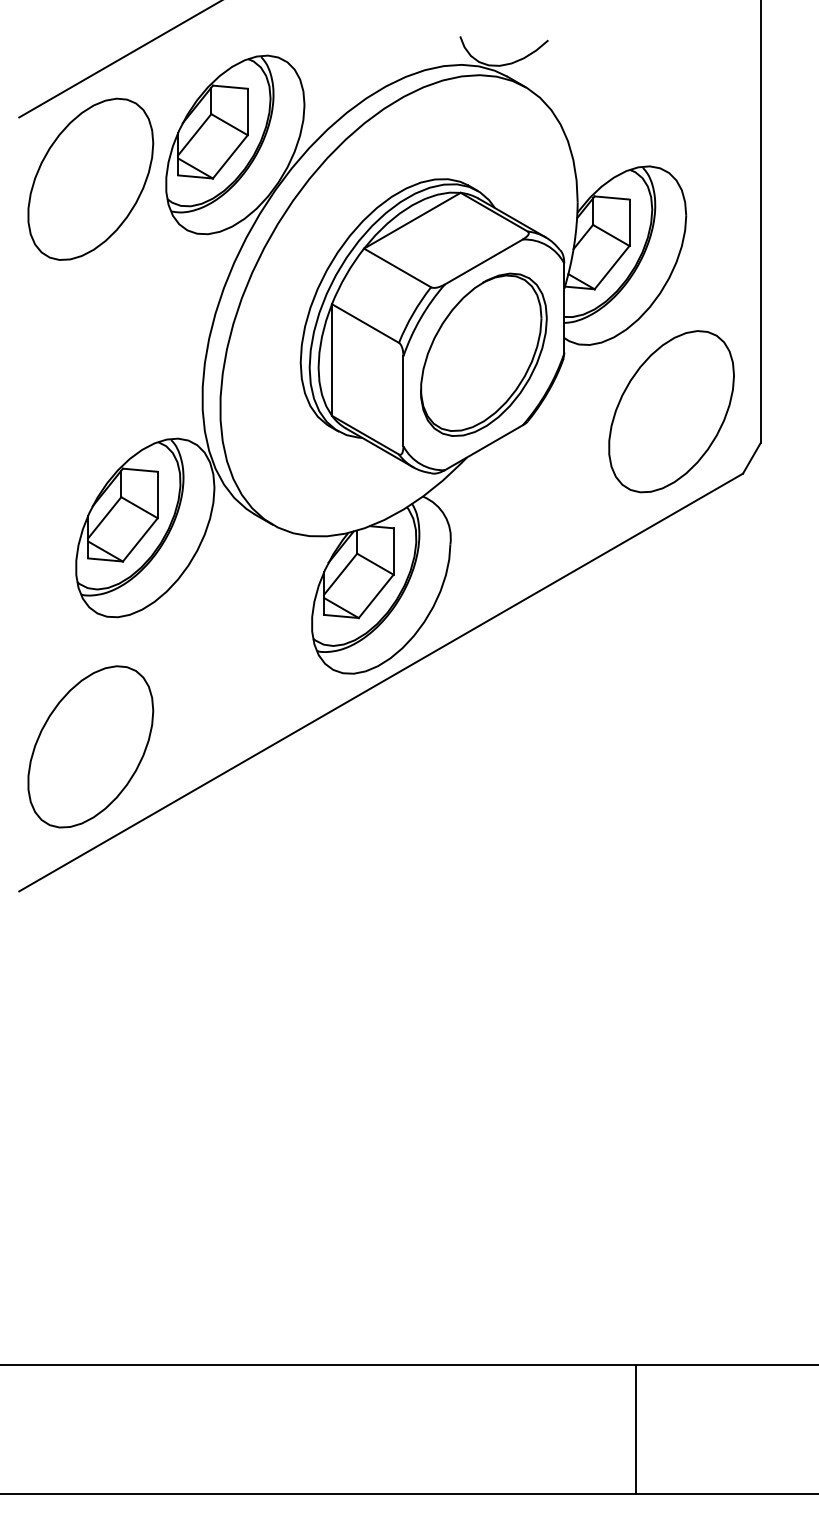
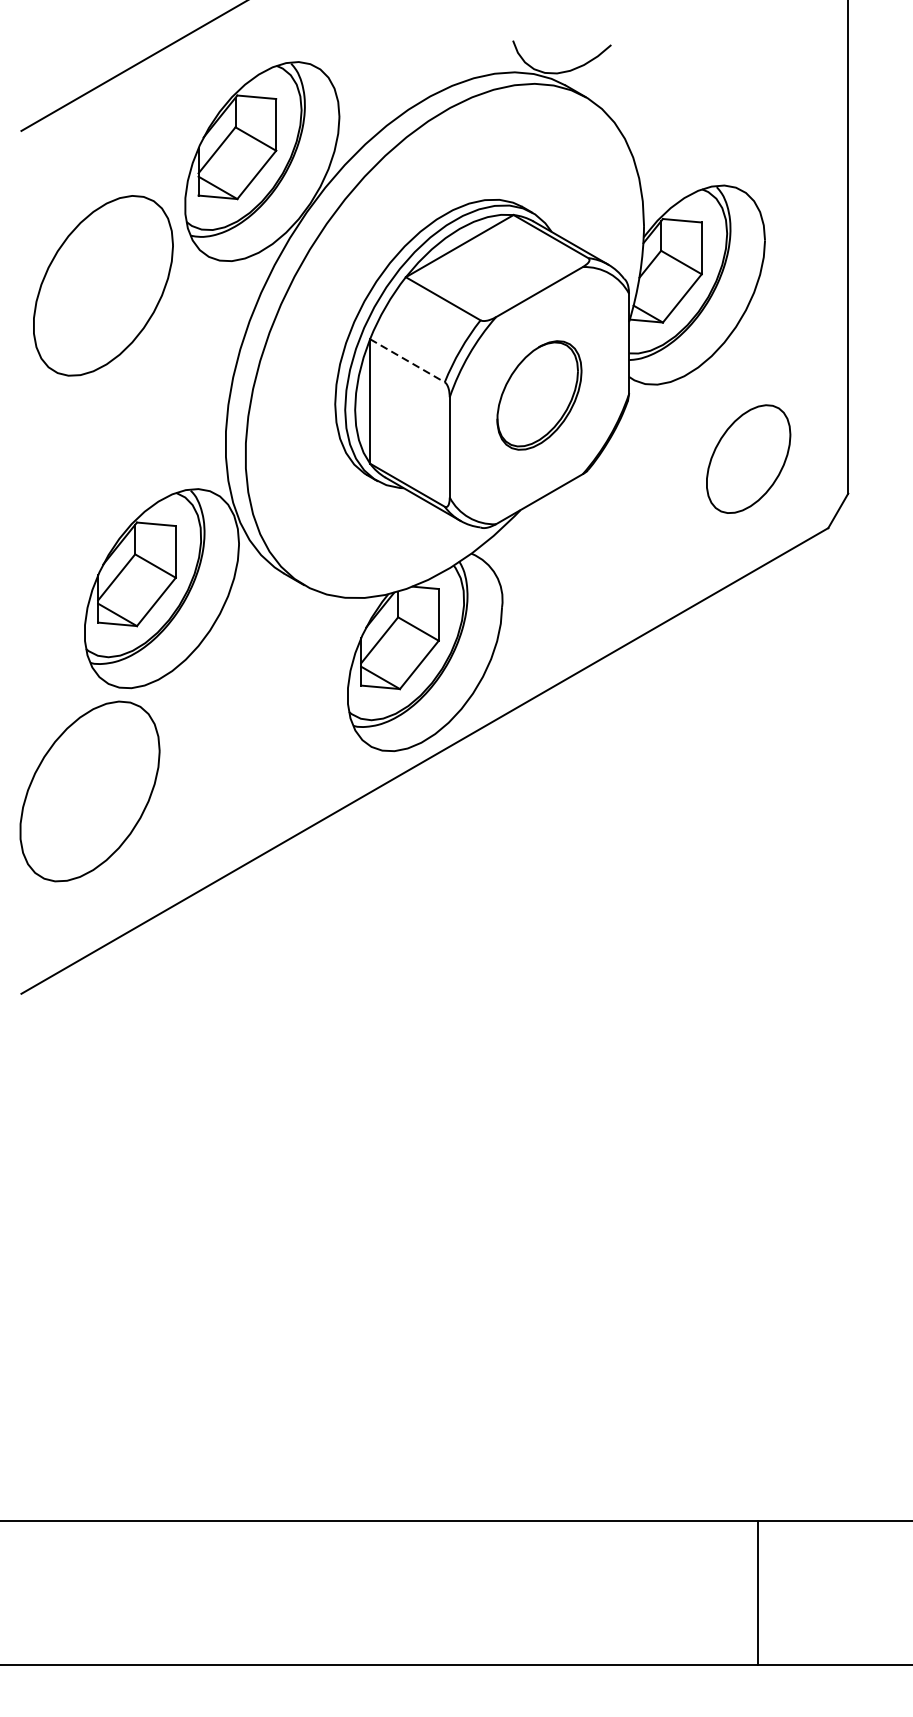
part: (90, 178) -> (103, 284), moved
line: (365, 323) -> (407, 360), solid -> dashed
part: (483, 354) -> (539, 395), size x0.6
part: (671, 411) -> (748, 458), size x0.6
part: (90, 746) -> (89, 791), moved
line: (635, 1428) -> (757, 1592), moved

